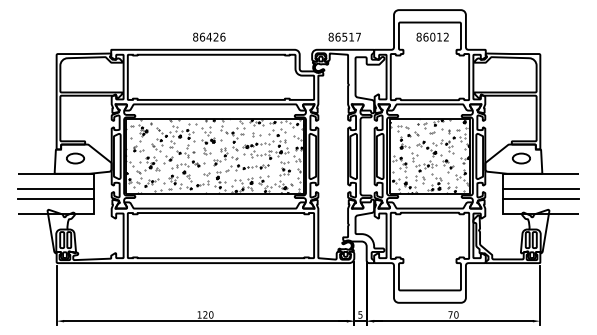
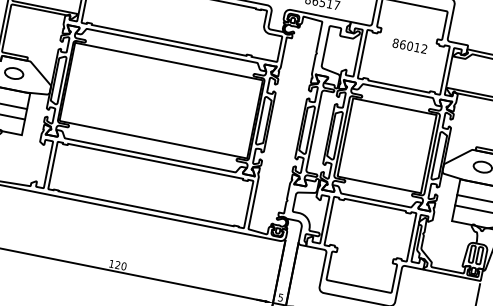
text: (432, 36) -> (409, 45), moved
hatch: (214, 156) -> (160, 100), removed
hatch: (429, 156) -> (386, 145), removed

